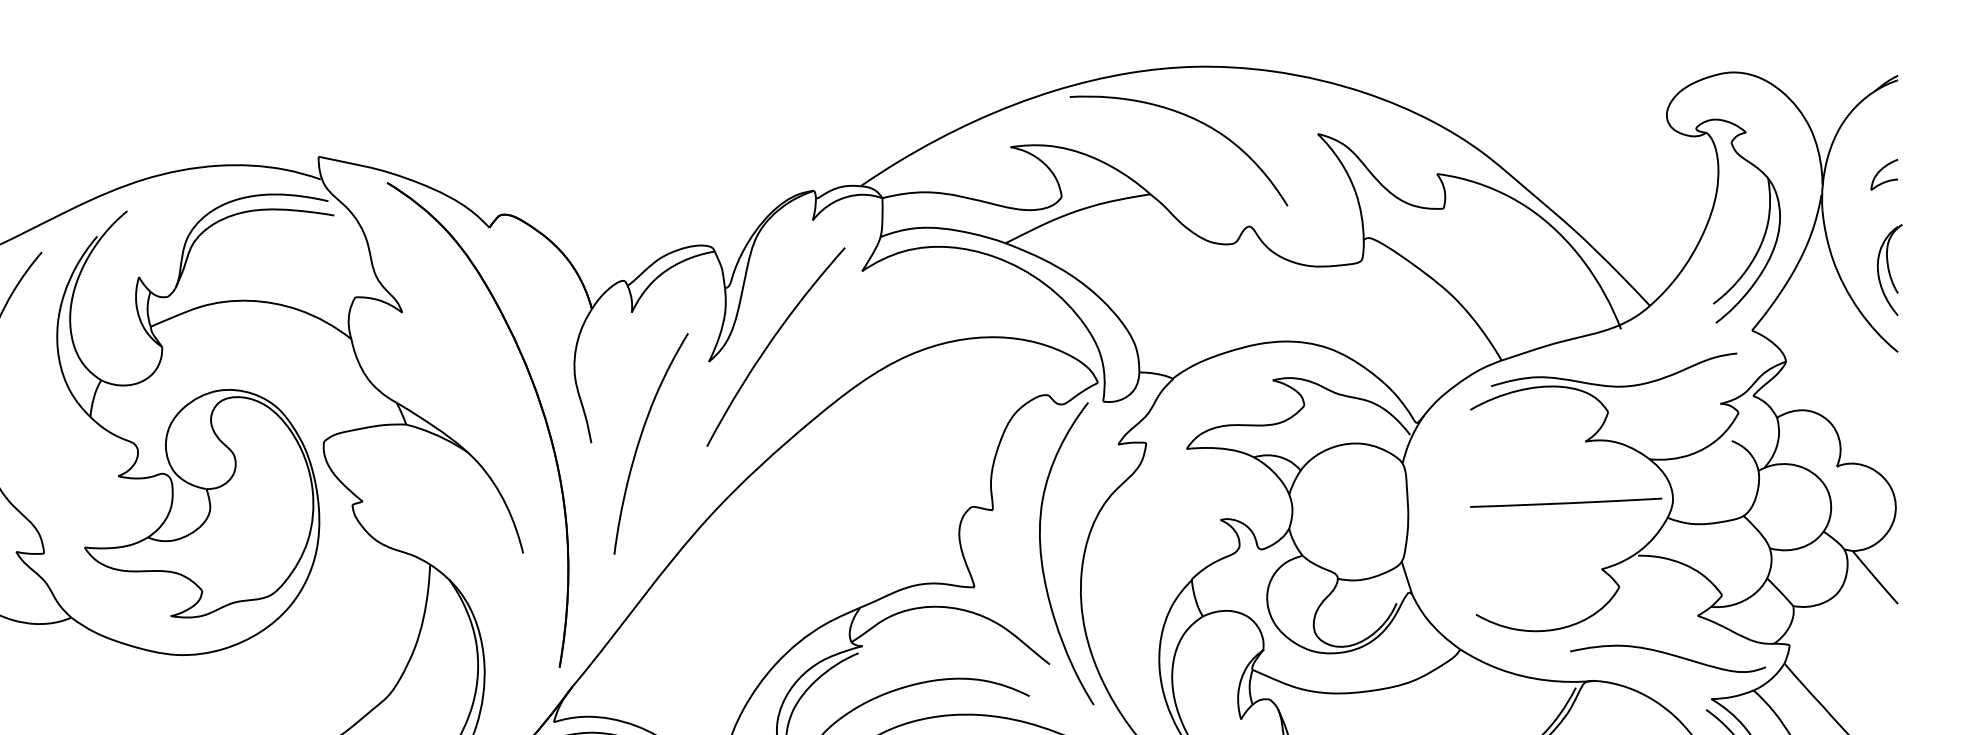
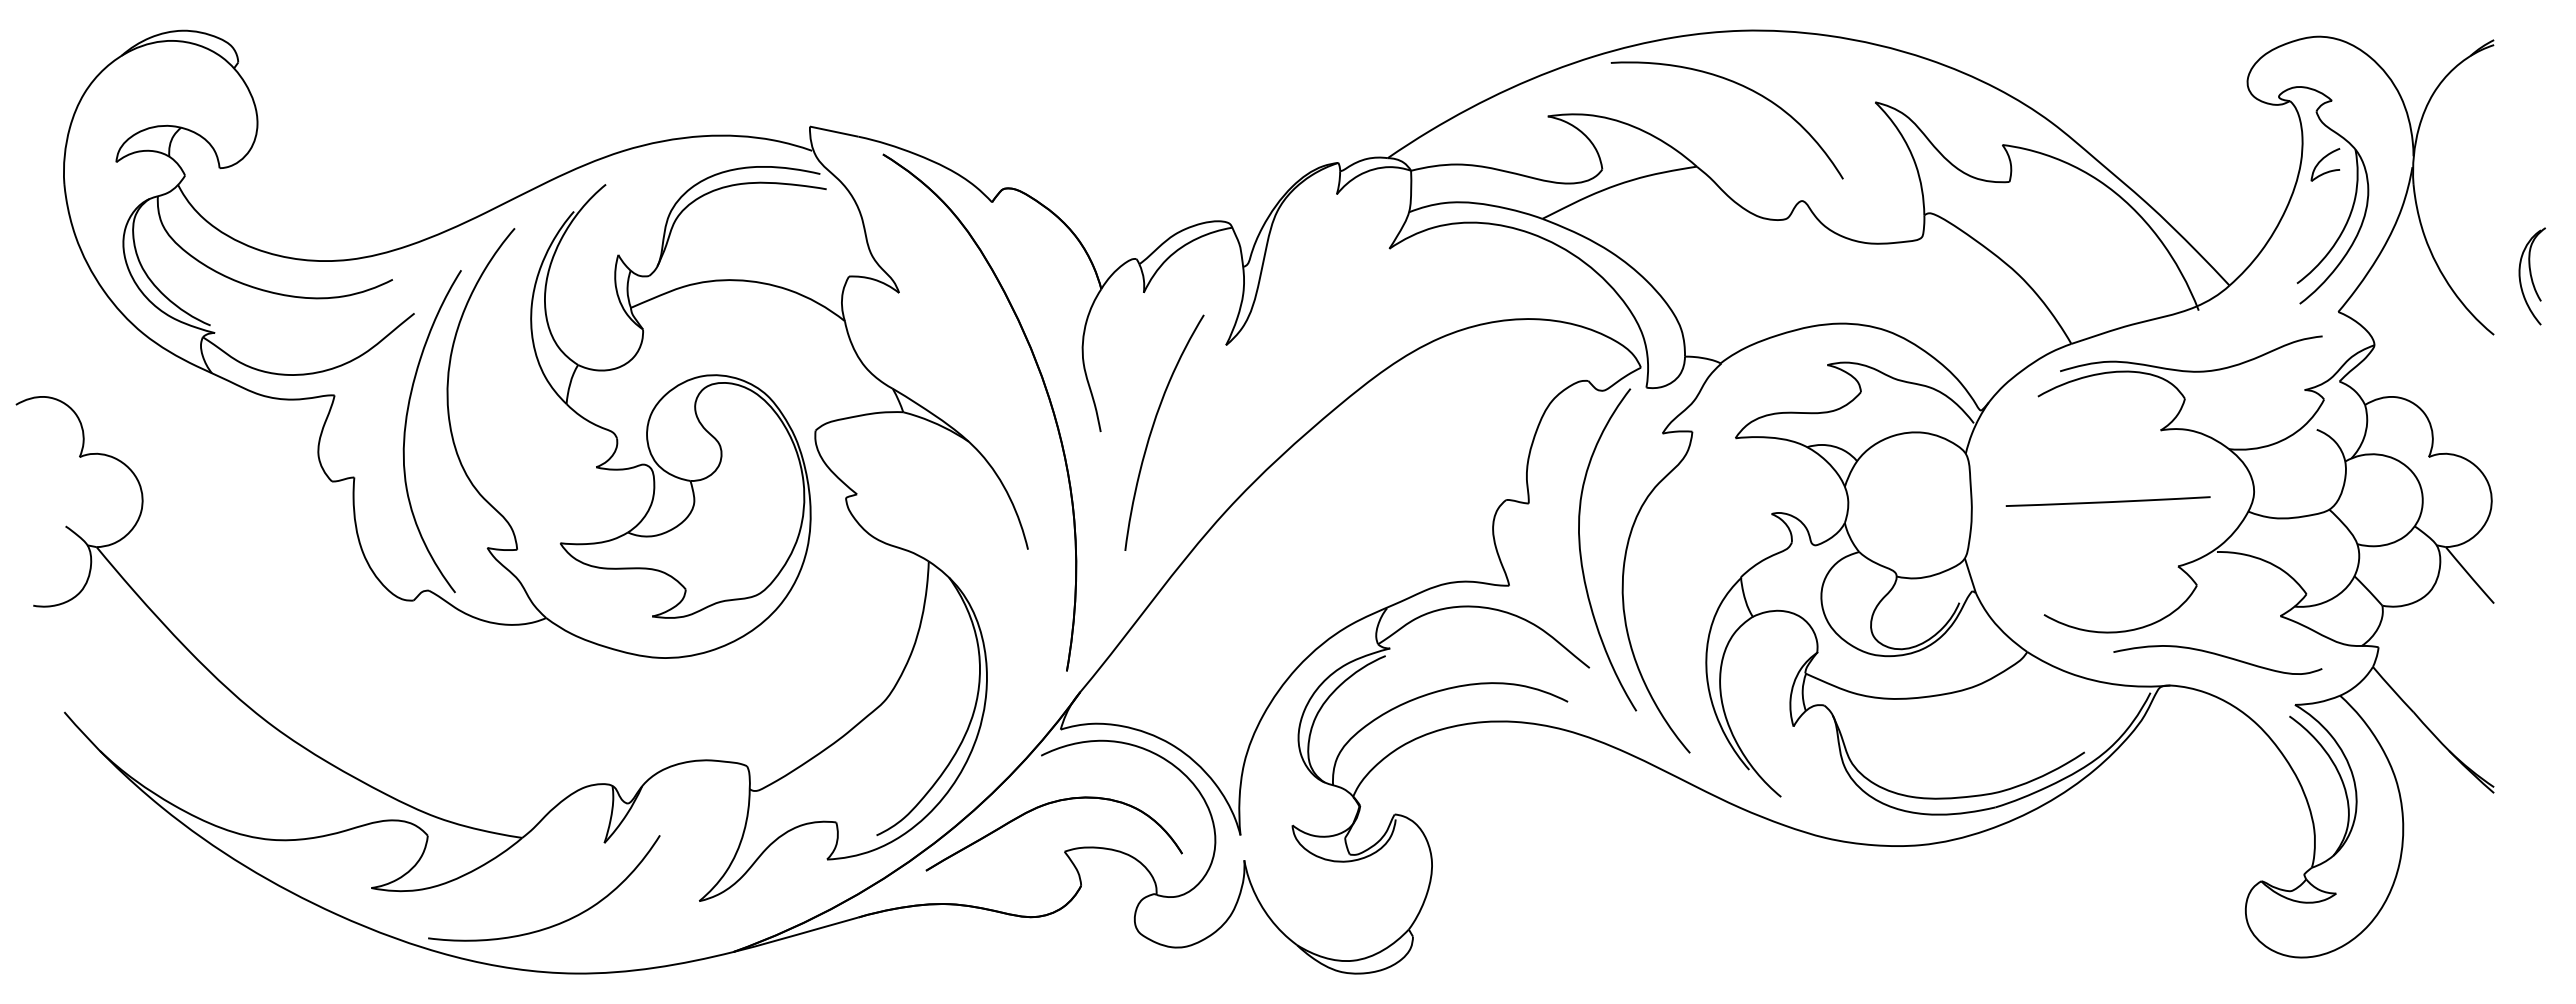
part: (1884, 174) -> (2325, 164), moved
part: (1889, 270) -> (2531, 276), moved
curve: (771, 343) -> (1292, 325), removed
line: (1565, 502) -> (2107, 501), moved
curve: (1667, 654) -> (2217, 655), moved

